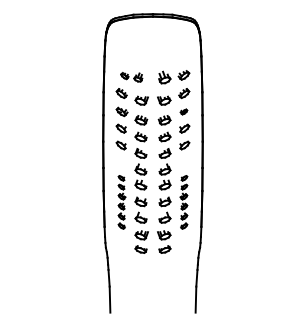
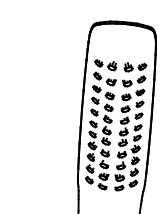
part: (131, 77) -> (105, 65), size x1.43
part: (183, 111) -> (140, 92), size x1.67
part: (121, 202) -> (91, 152), size x1.67
part: (183, 202) -> (135, 156), size x1.67

